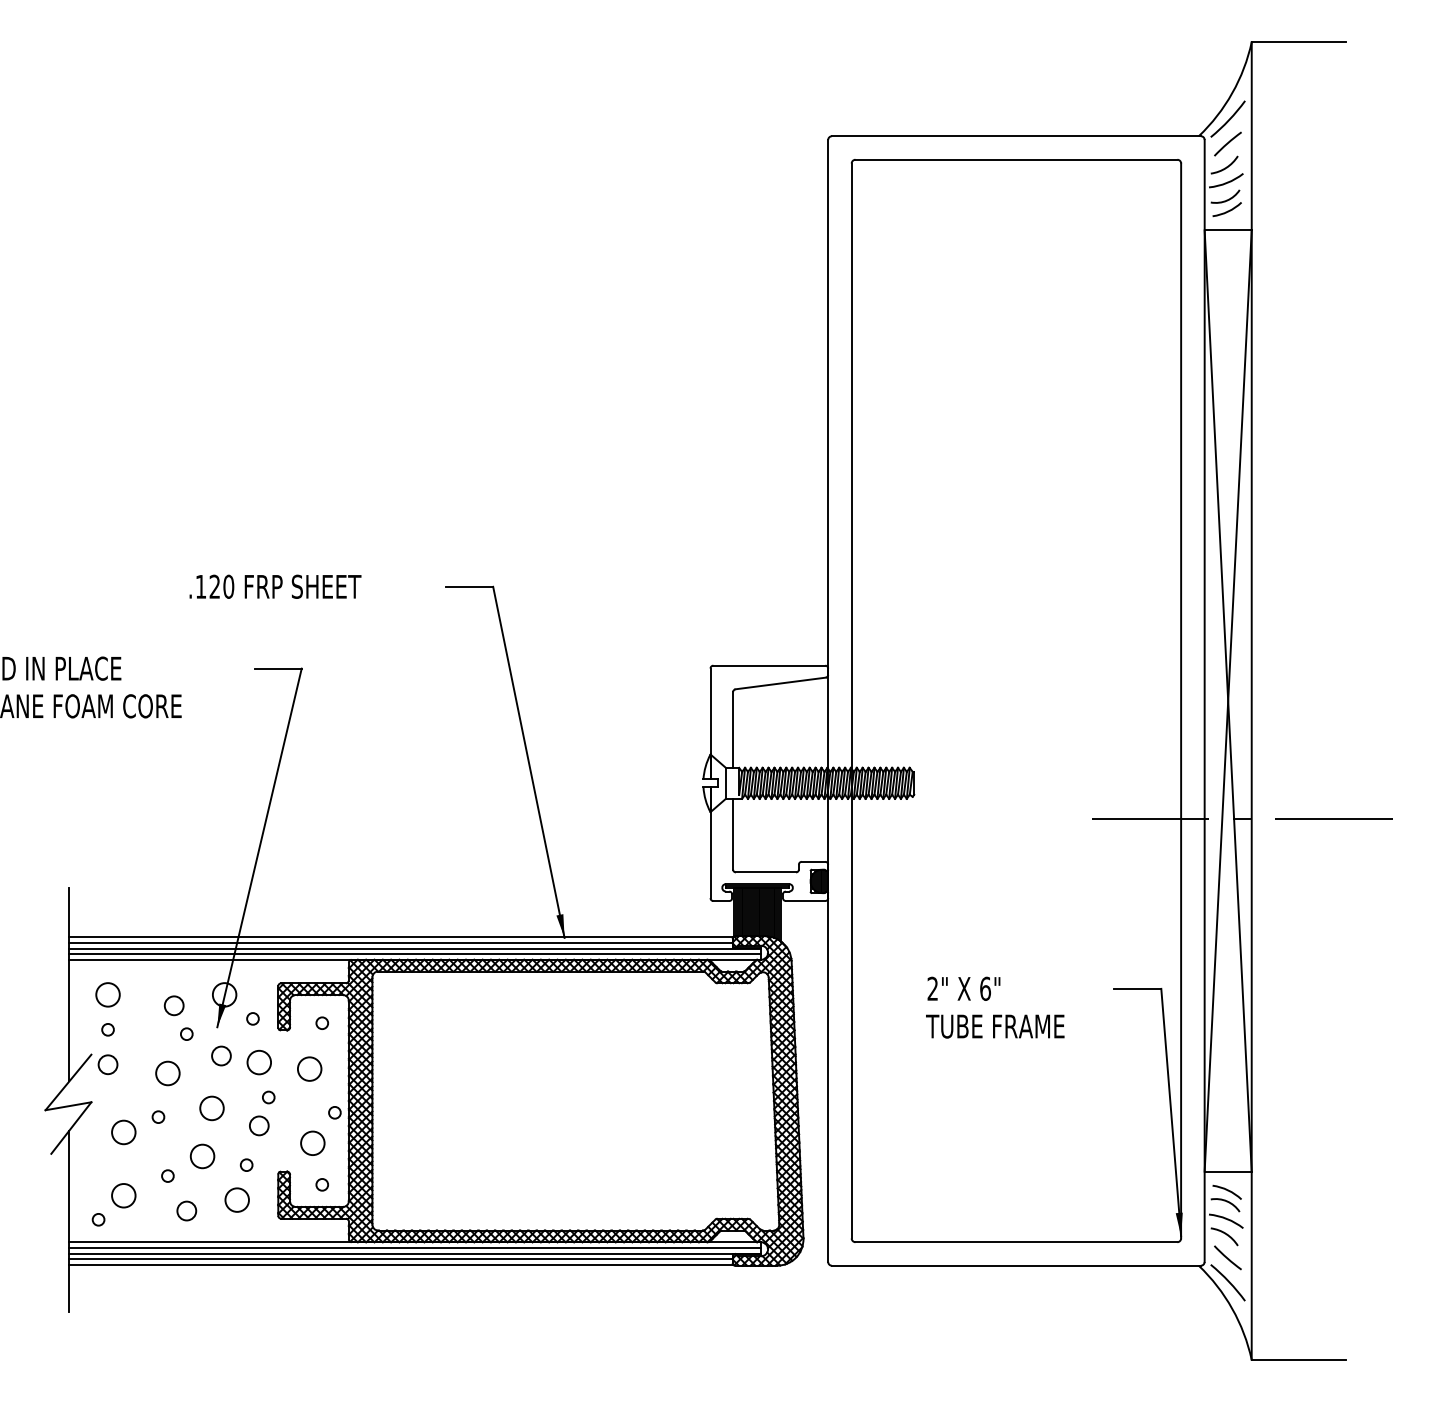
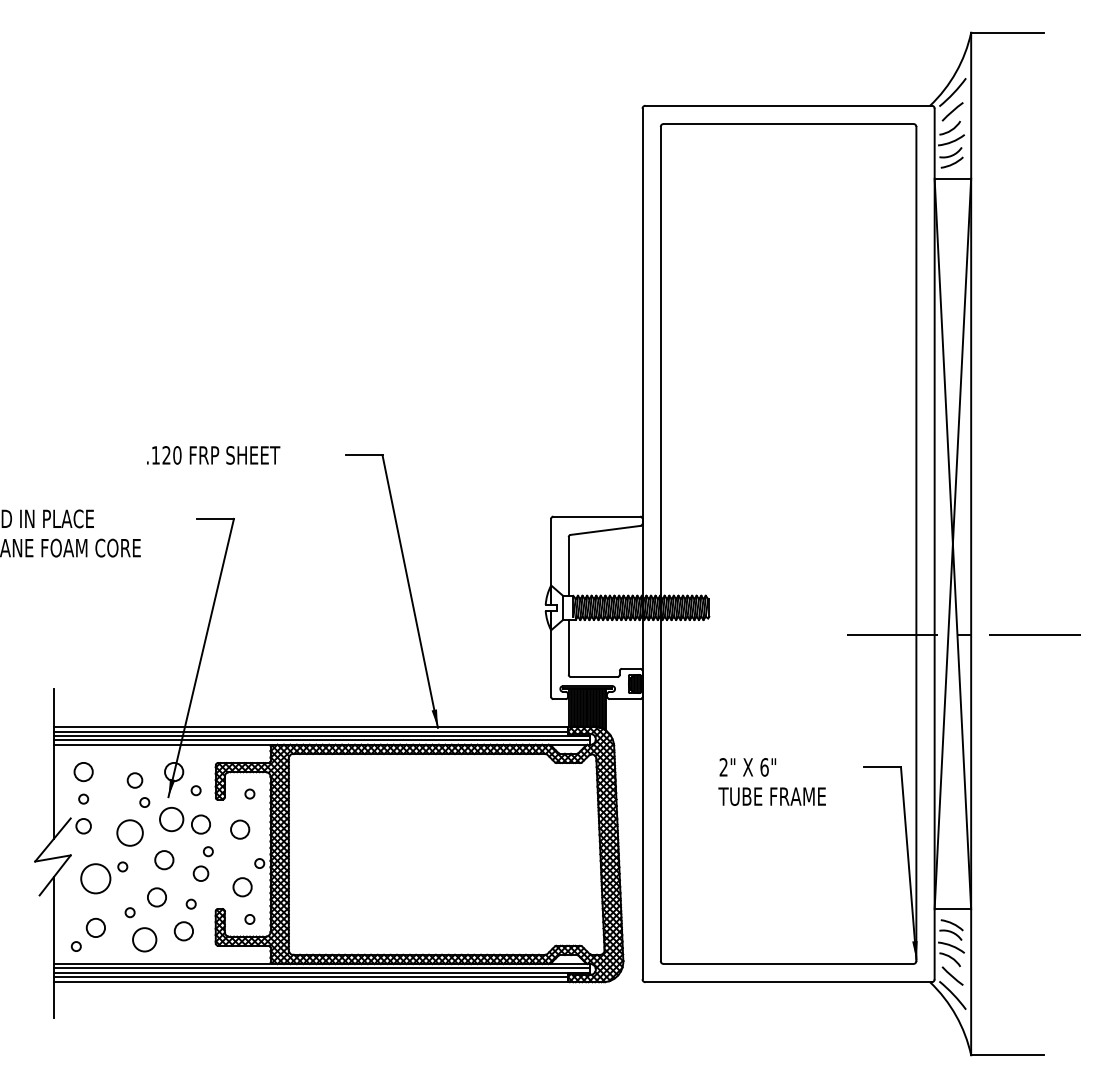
circle: (221, 1055) -> (171, 819), size x1.6
circle: (167, 1073) -> (129, 833), size x1.4
circle: (123, 1132) -> (95, 878), size x1.6
circle: (186, 1210) -> (144, 939), size x1.6

